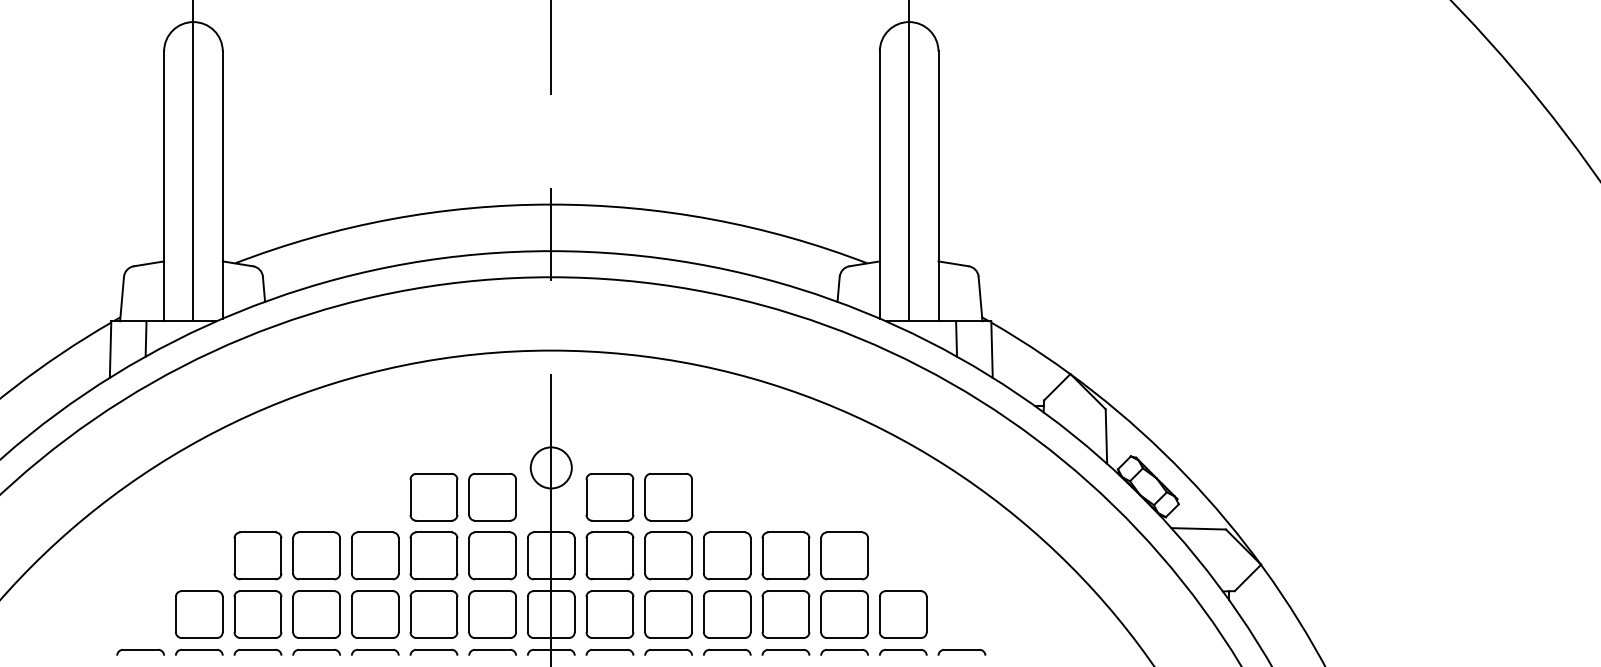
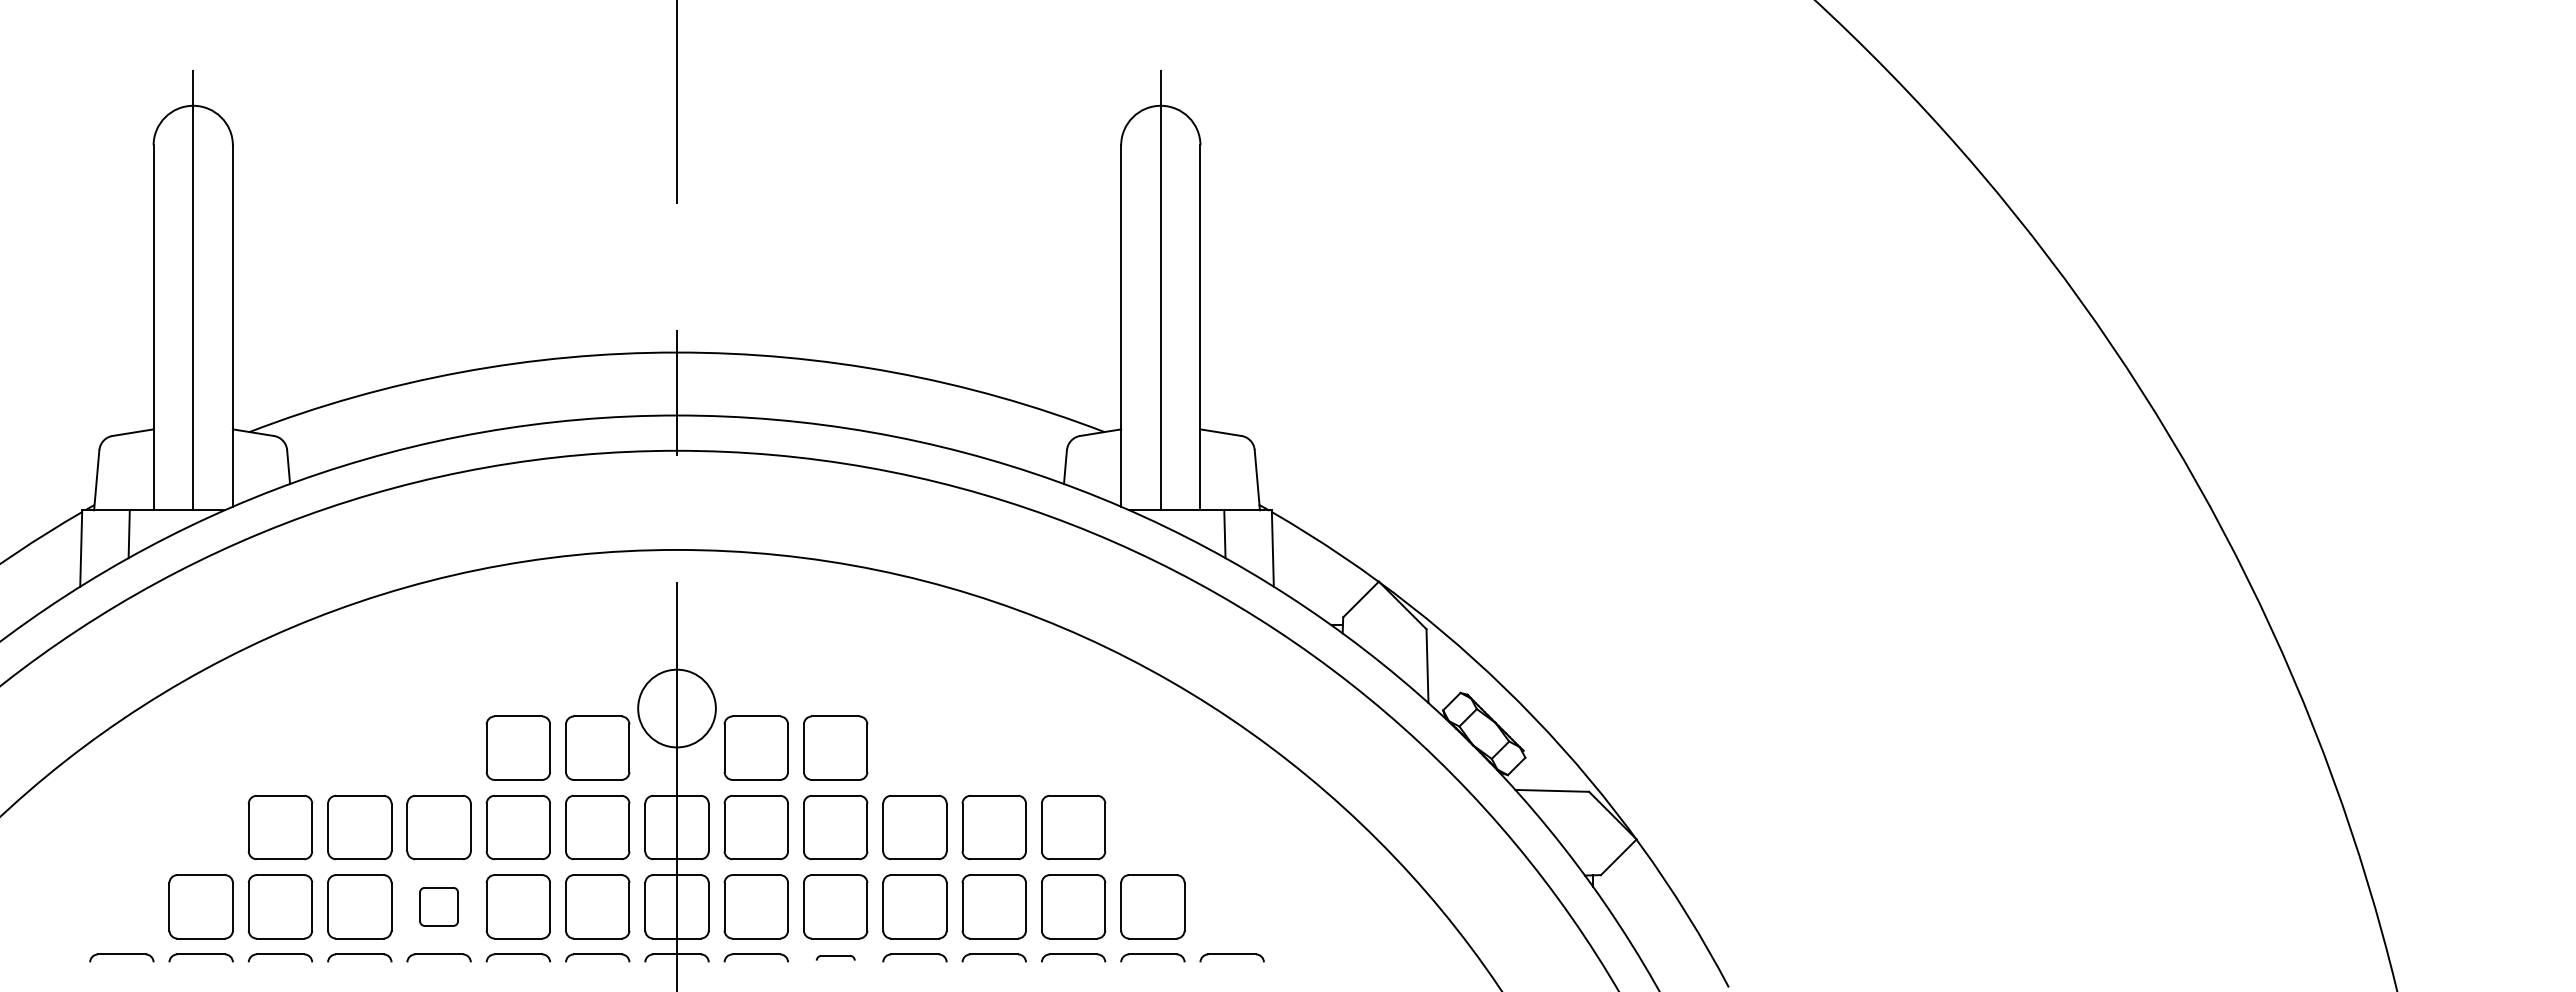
circle: (550, 467) -> (676, 708), size x1.4
part: (374, 614) -> (438, 906), size x0.6
part: (668, 652) -> (835, 957), size x0.6

